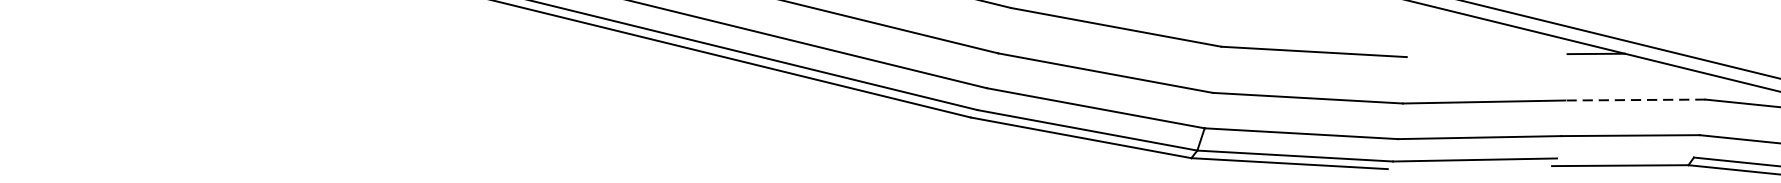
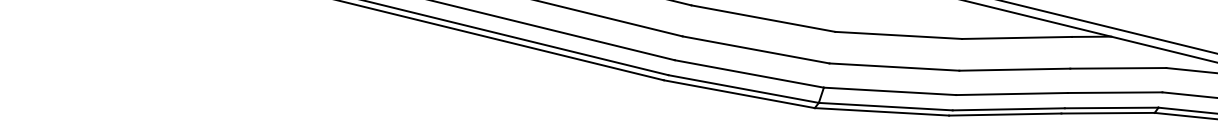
line: (1487, 54) -> (1017, 37), added
line: (1634, 100) -> (1117, 68), dashed -> solid
line: (1625, 157) -> (1111, 107), added
line: (1470, 167) -> (1005, 114), added

